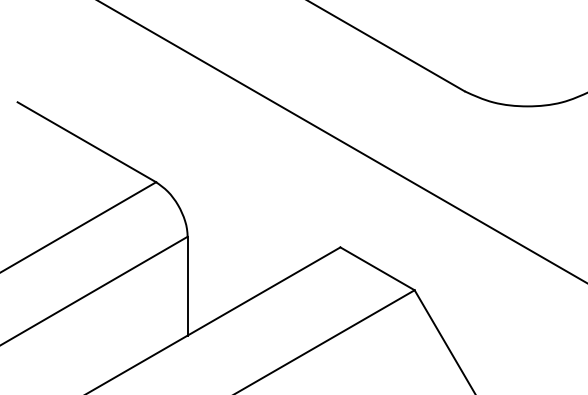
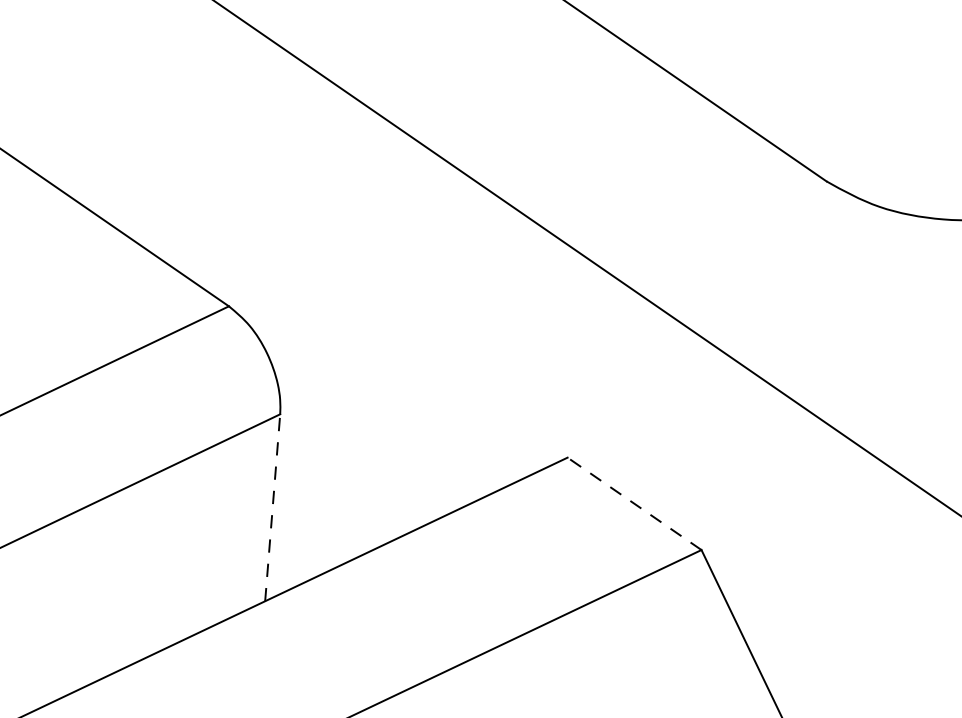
line: (377, 268) -> (634, 503), solid -> dashed
line: (187, 285) -> (272, 506), solid -> dashed

